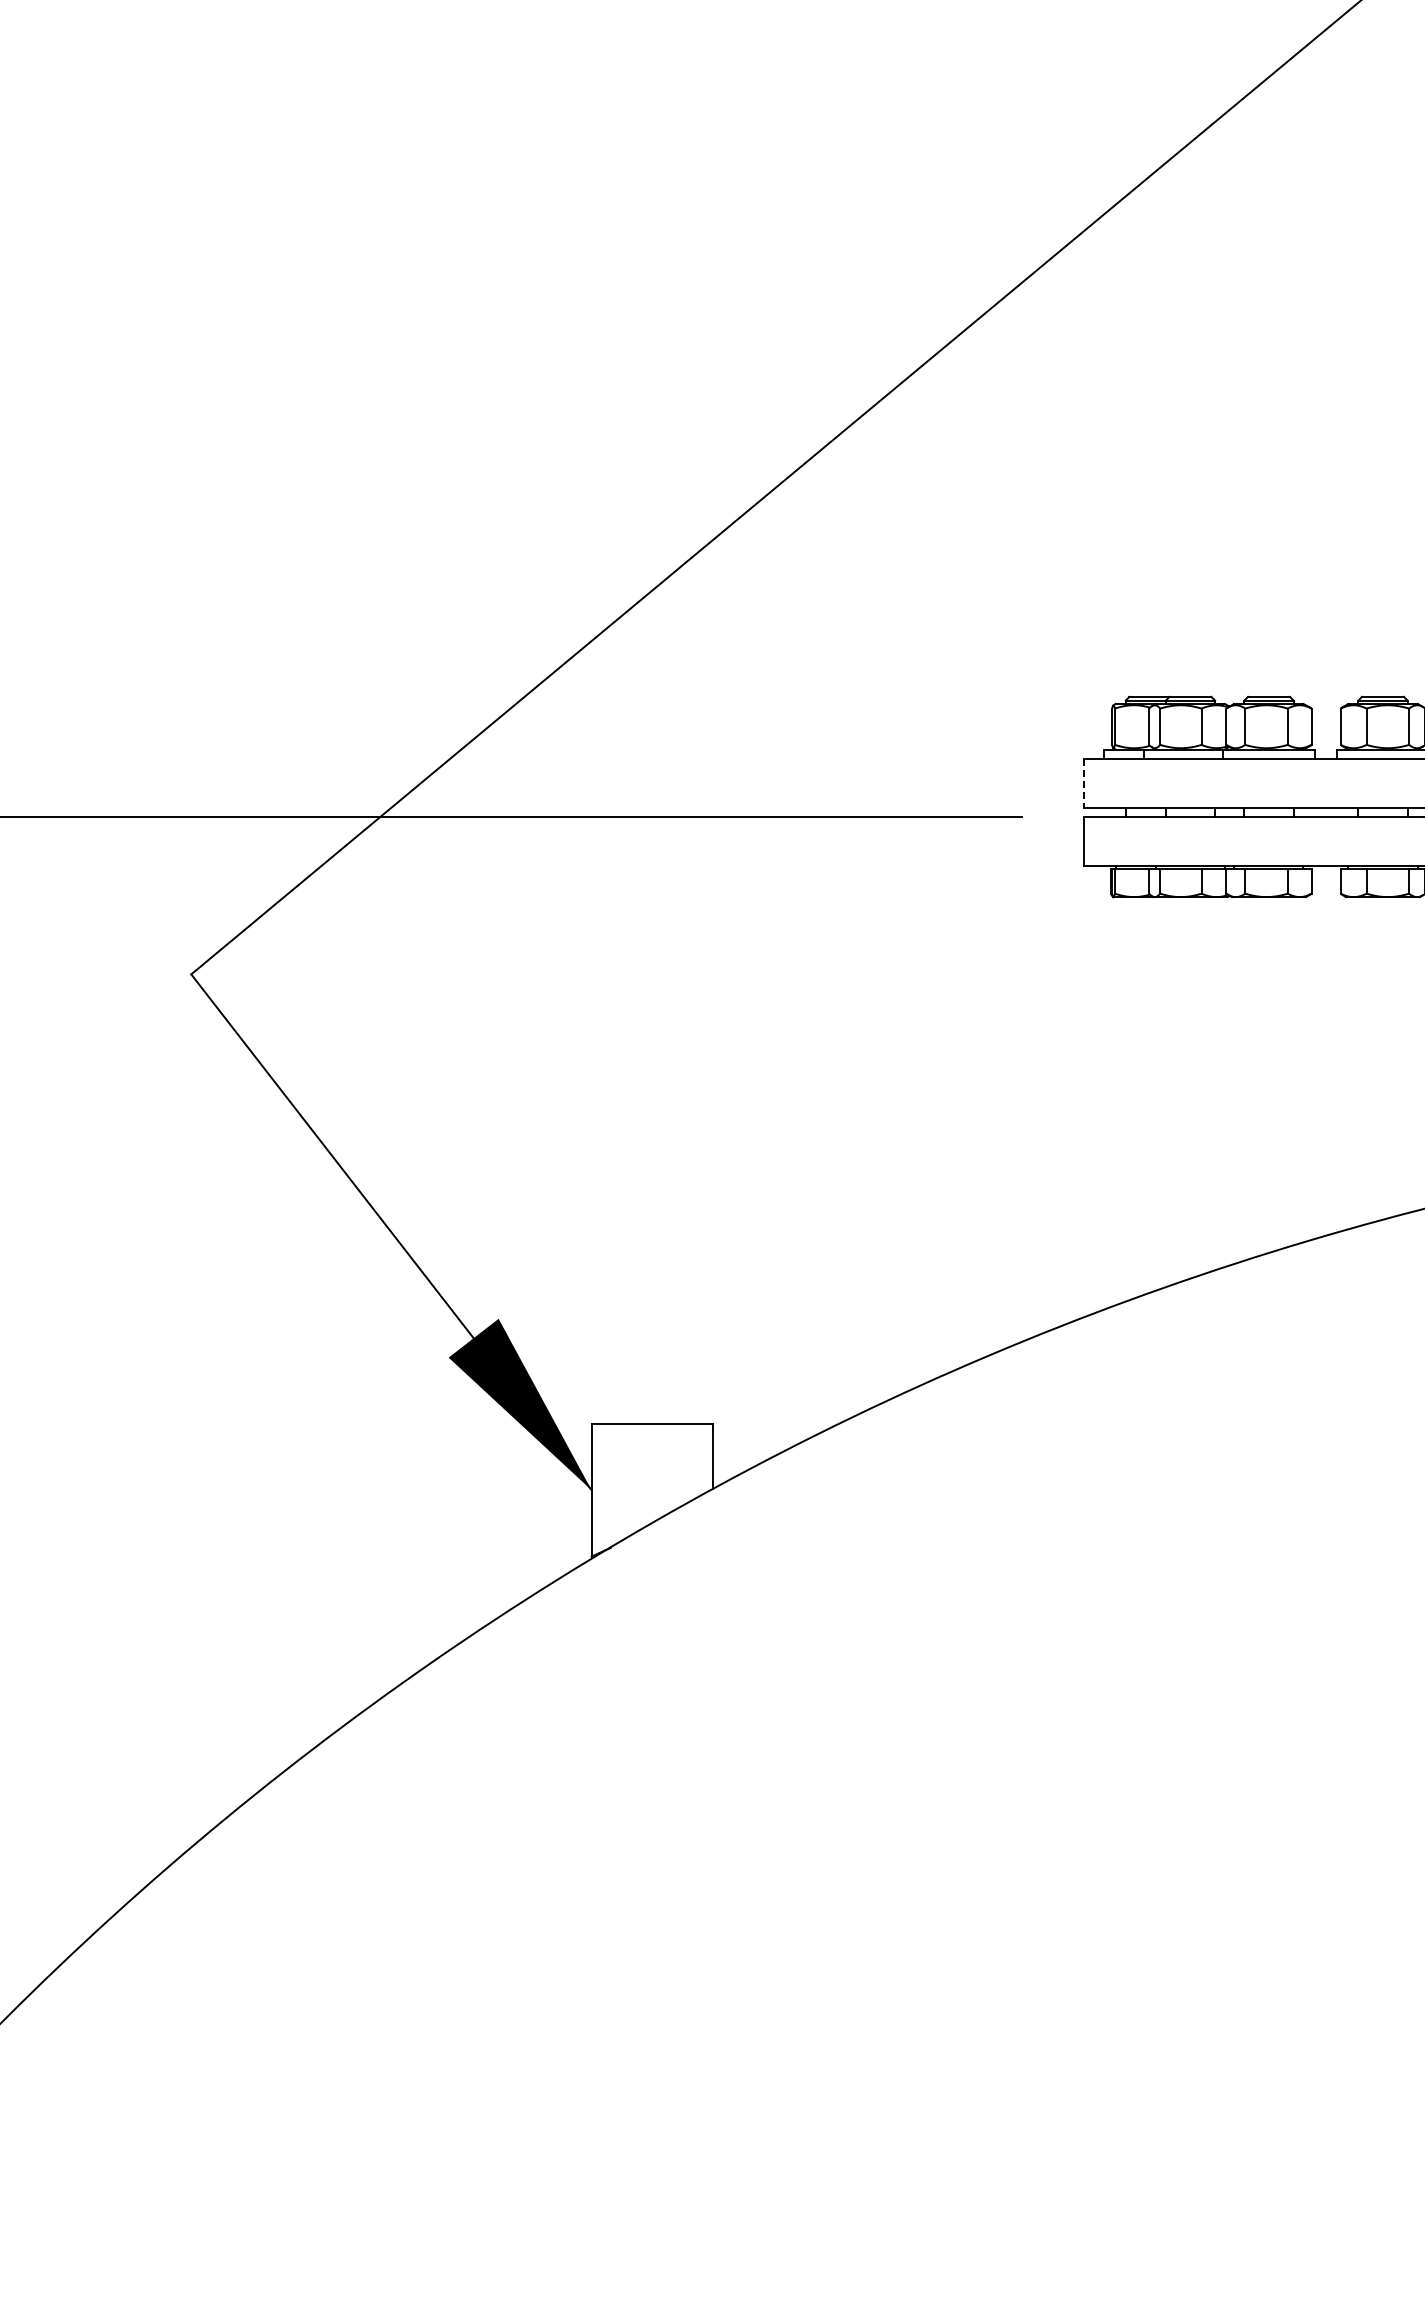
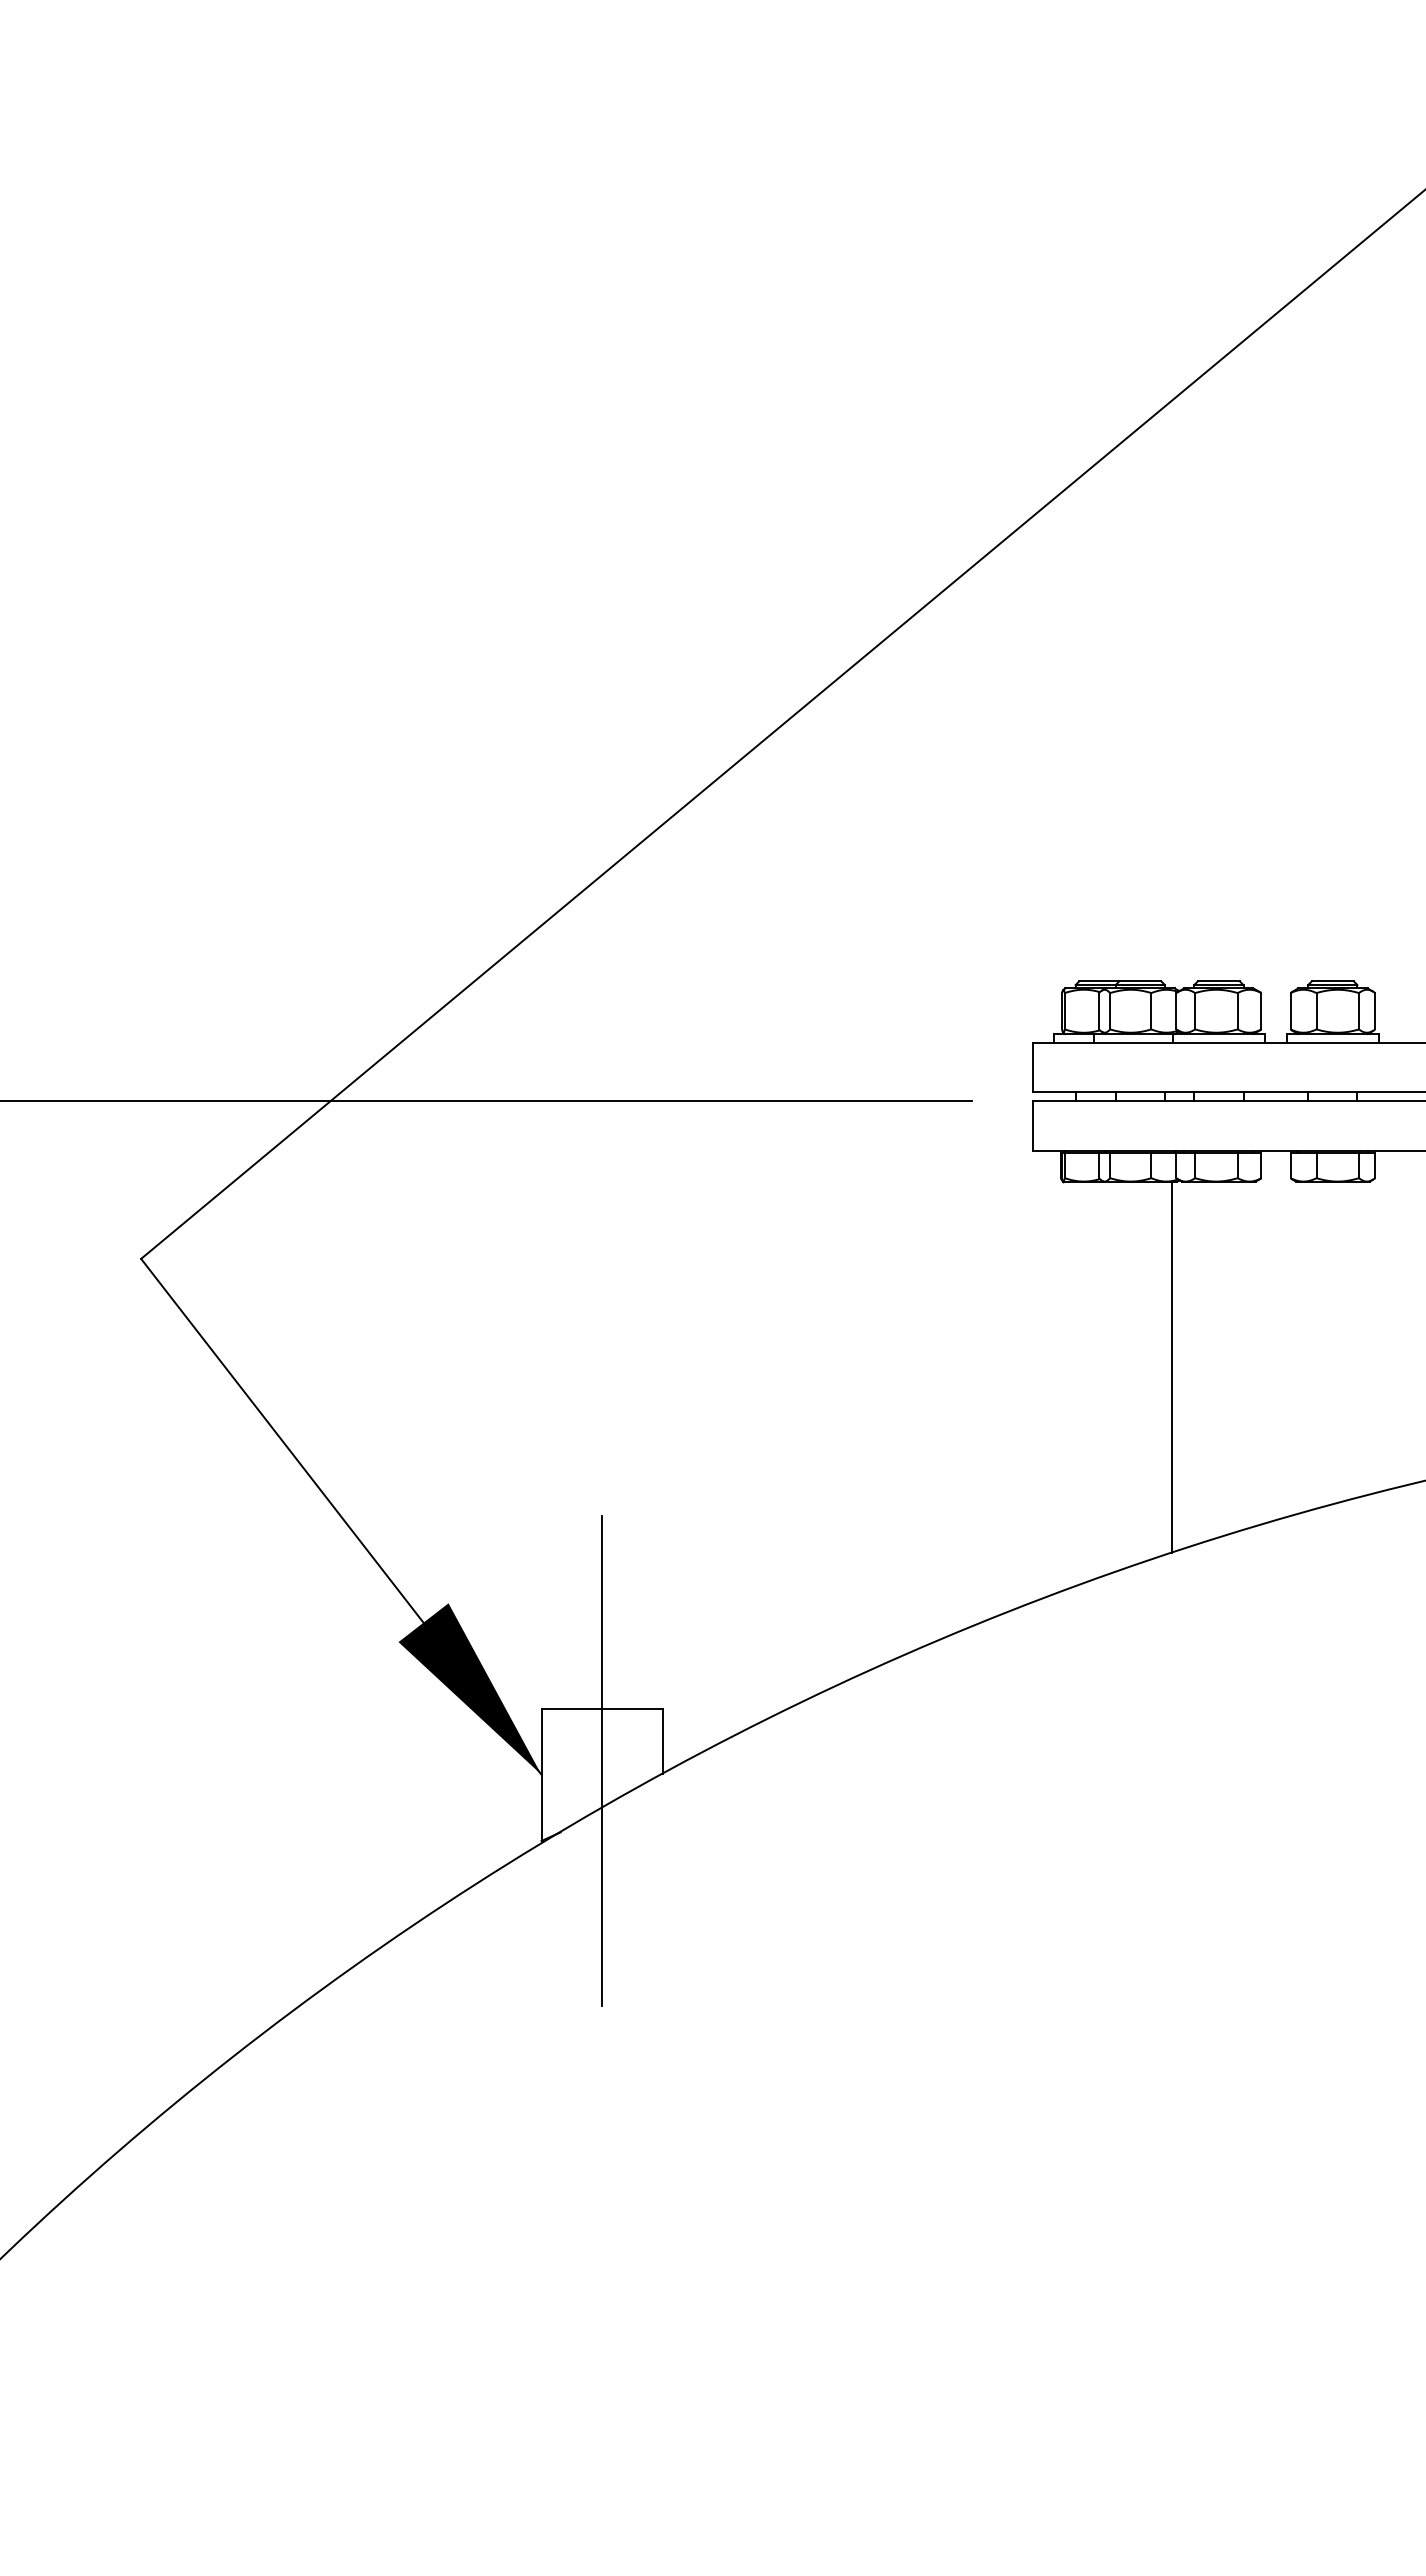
line: (1083, 784) -> (1033, 1068), dashed -> solid
line: (1222, 1083) -> (1172, 1367), added
line: (652, 1476) -> (602, 1760), added

